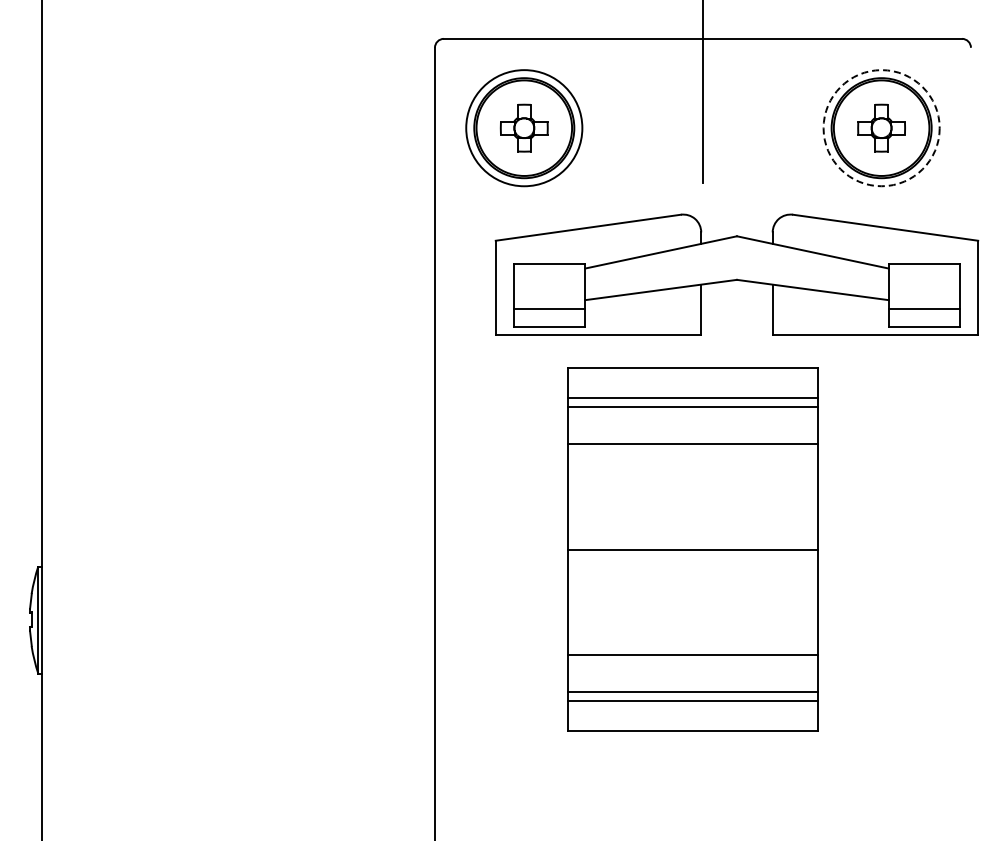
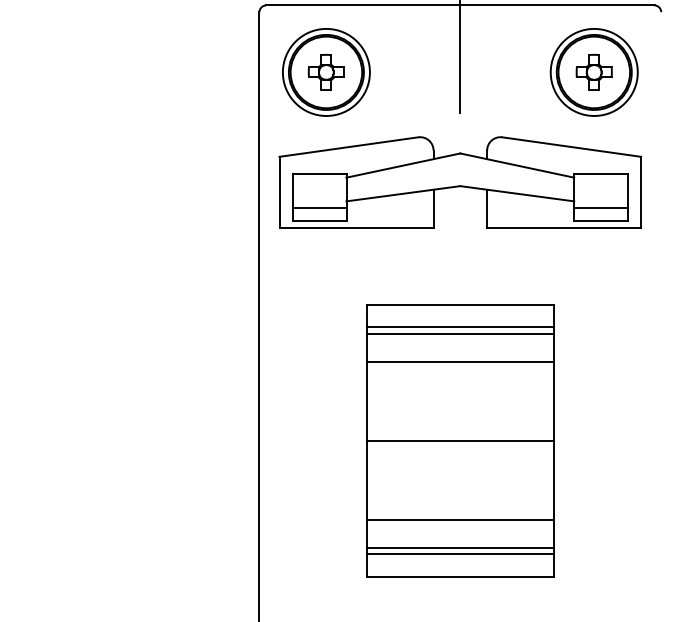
circle: (881, 128) -> (594, 72), dashed -> solid
part: (736, 274) -> (459, 182), moved
part: (692, 549) -> (459, 440), moved

